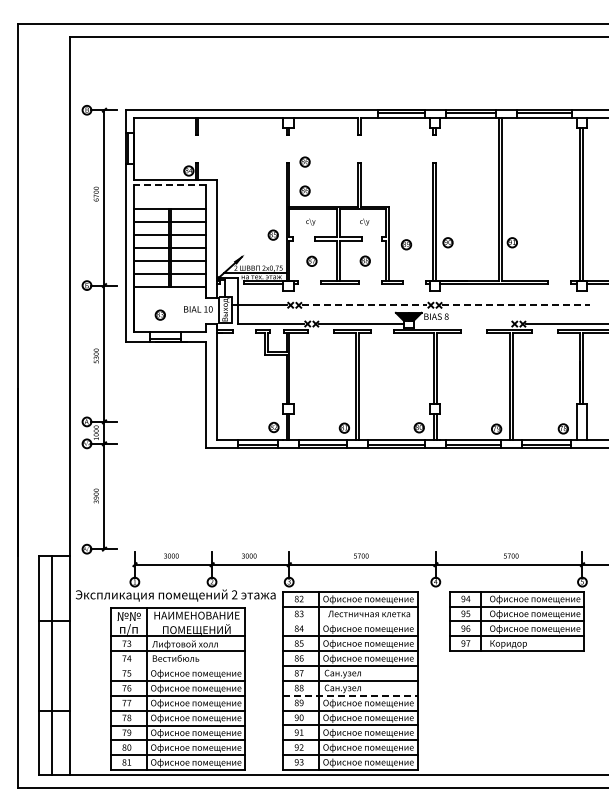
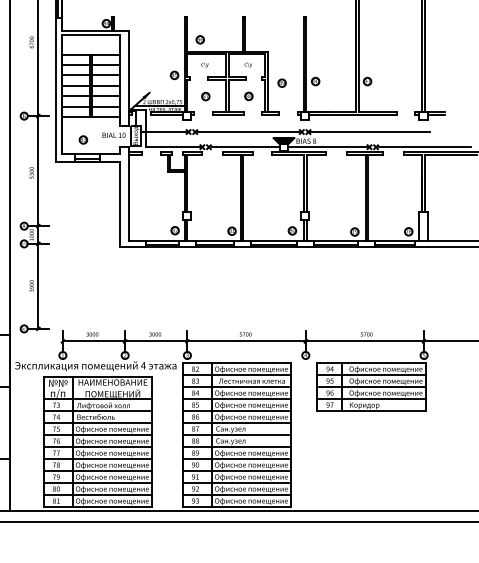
part: (304, 161) -> (199, 15), removed
line: (169, 184) -> (90, 34), dashed -> solid
line: (364, 305) -> (248, 132), dashed -> solid
line: (516, 305) -> (370, 132), dashed -> solid
line: (462, 323) -> (327, 146), added
text: (234, 594) -> (143, 365), 2 -> 4
line: (350, 621) -> (236, 387), added
line: (178, 666) -> (98, 423), added
line: (351, 695) -> (237, 447), dashed -> solid

